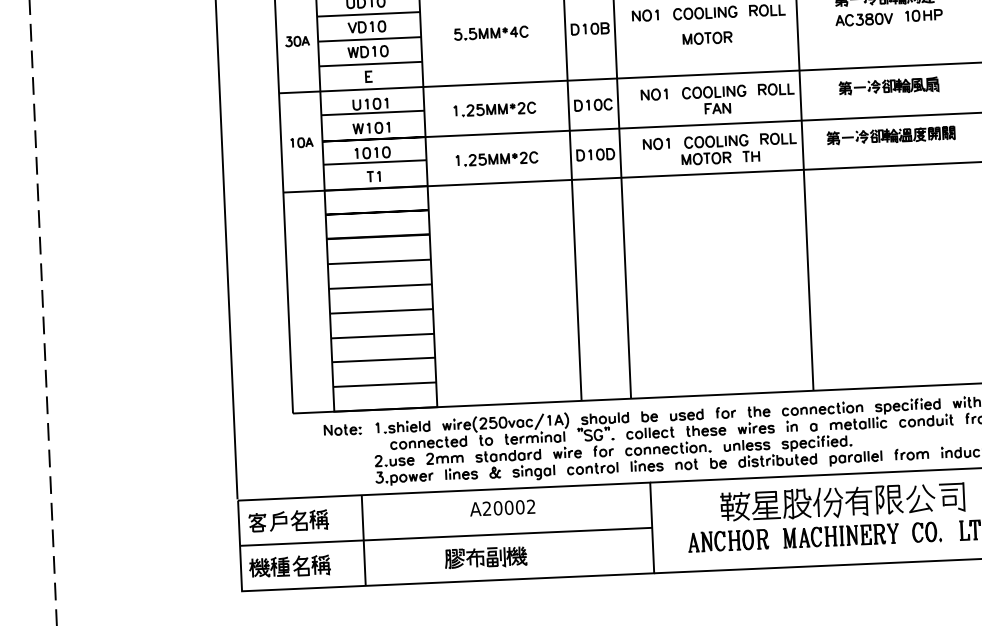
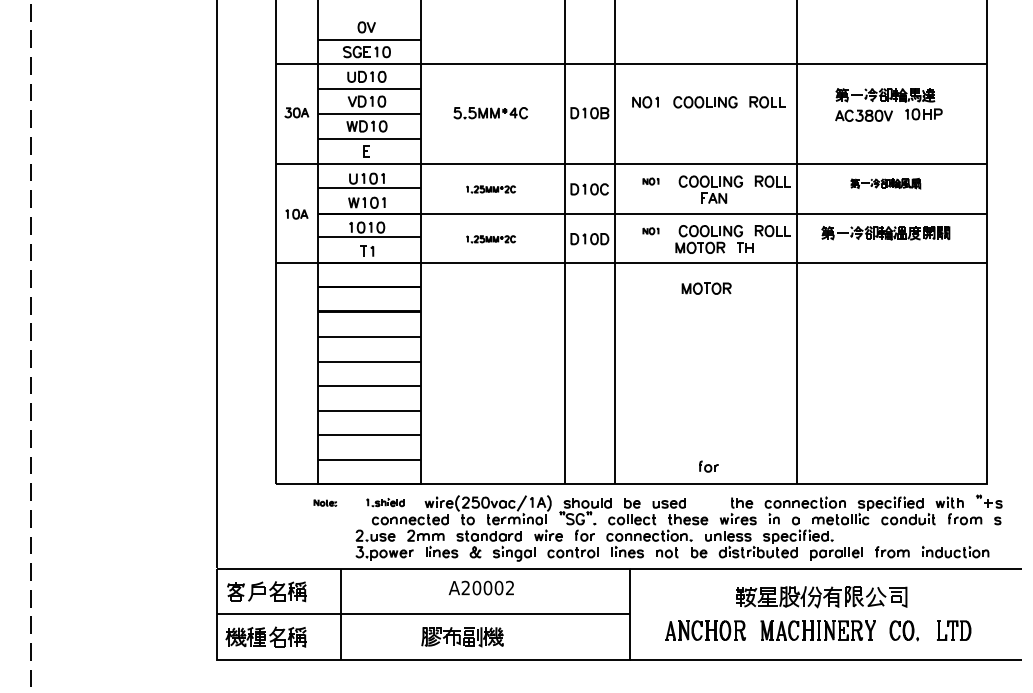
part: (707, 38) -> (706, 288), moved
part: (888, 86) -> (885, 183), size x0.7
part: (653, 94) -> (650, 181), size x0.6
part: (494, 109) -> (490, 189), size x0.6
part: (655, 144) -> (650, 231), size x0.6
part: (496, 159) -> (490, 239), size x0.6
part: (725, 412) -> (708, 466), moved
part: (403, 426) -> (385, 502), size x0.7
part: (343, 429) -> (325, 502), size x0.6
part: (842, 501) -> (821, 596), size x0.7

